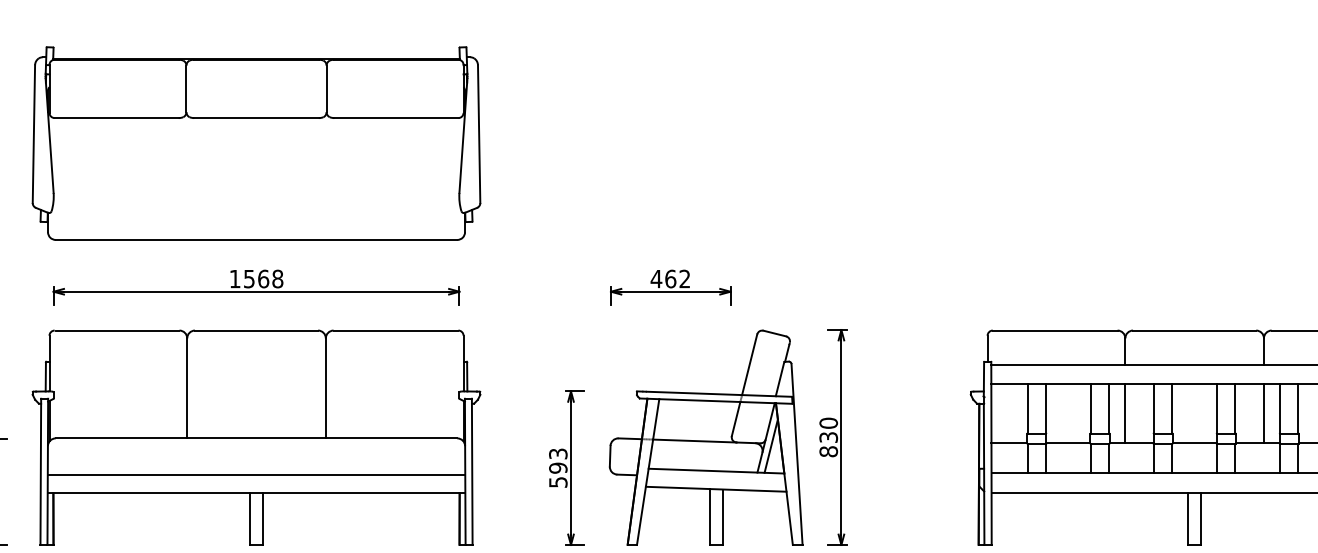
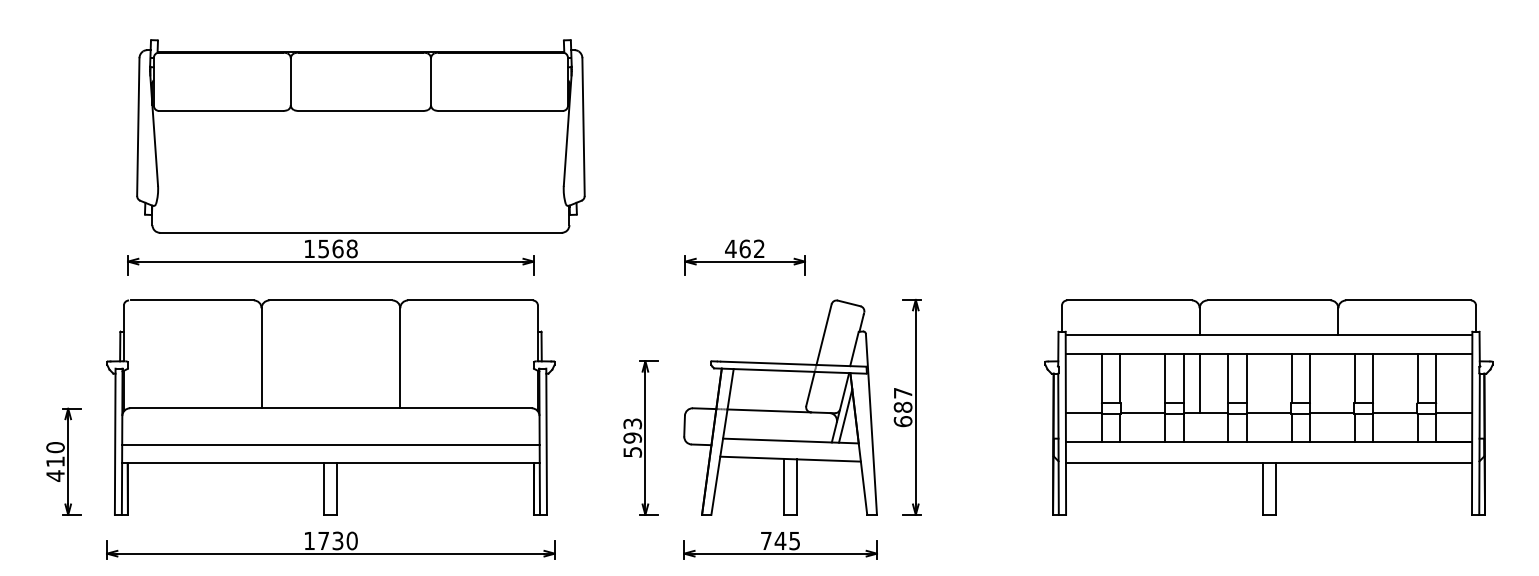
part: (256, 143) -> (360, 136), moved
line: (1264, 413) -> (1338, 383), removed
text: (828, 437) -> (902, 407), 830 -> 687

